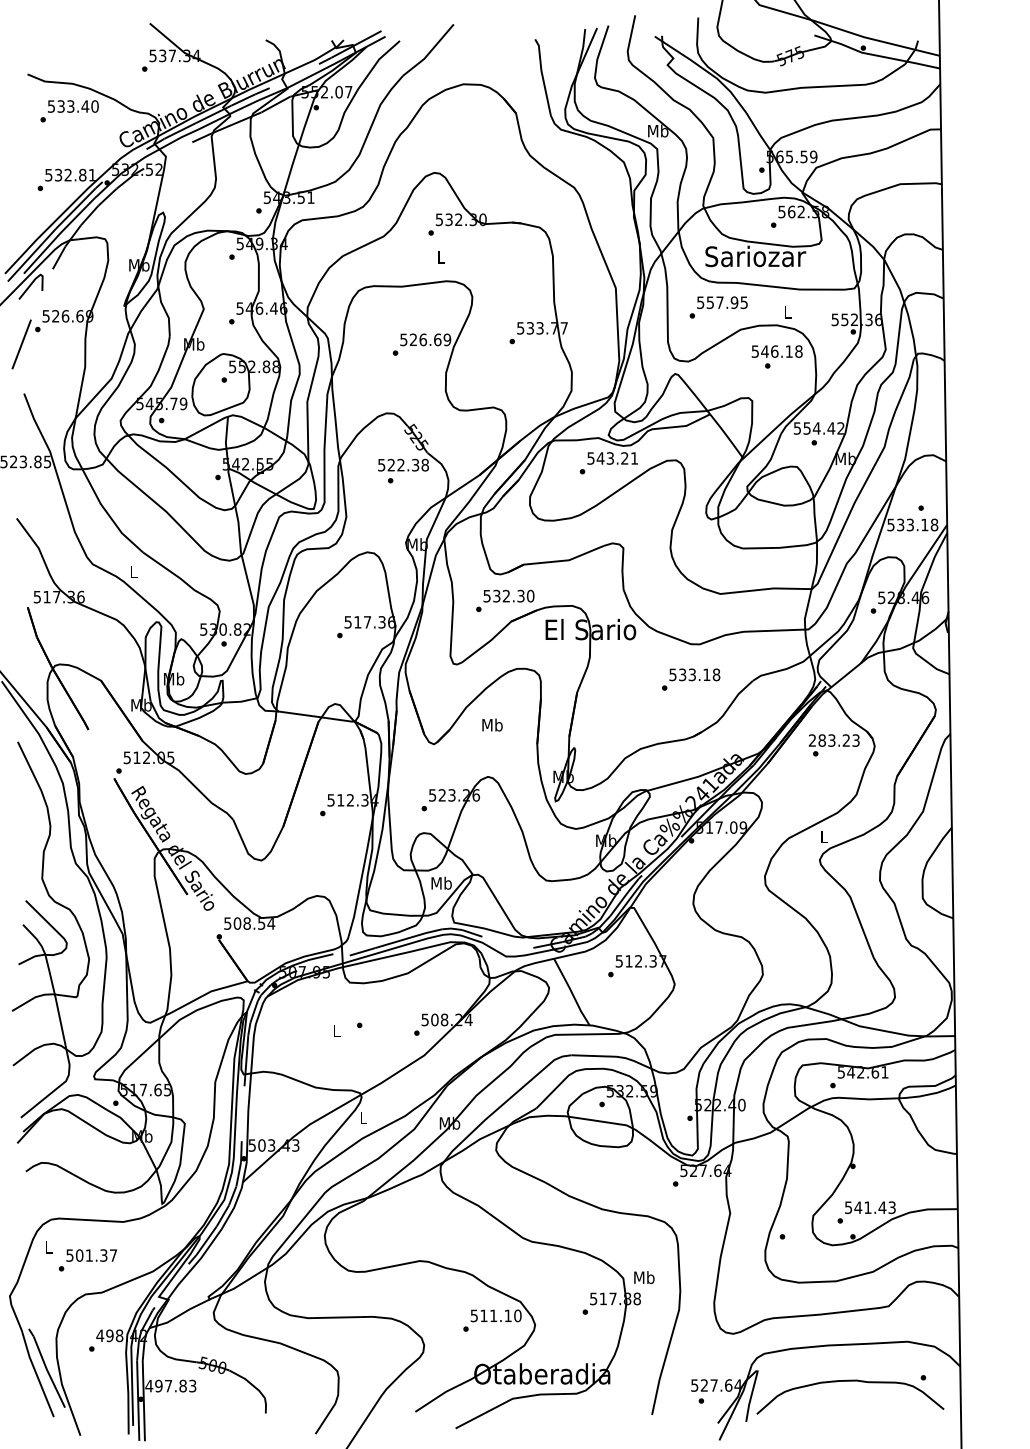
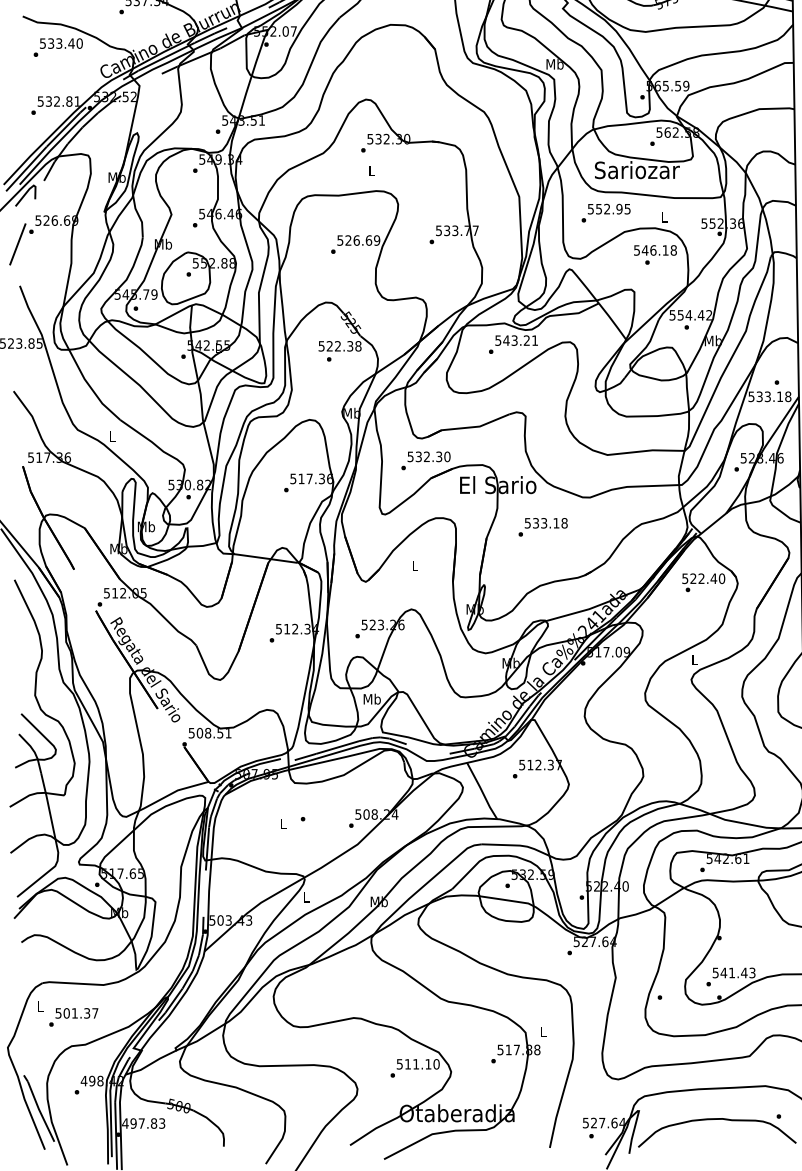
text: (719, 302) -> (606, 209), 557.95 -> 552.95
text: (691, 679) -> (543, 527), moved
text: (492, 724) -> (415, 565), Mb -> L
text: (834, 740) -> (703, 578), 283.23 -> 522.40
text: (271, 923) -> (228, 733), 508.54 -> 508.51
text: (644, 1277) -> (543, 1031), Mb -> L

